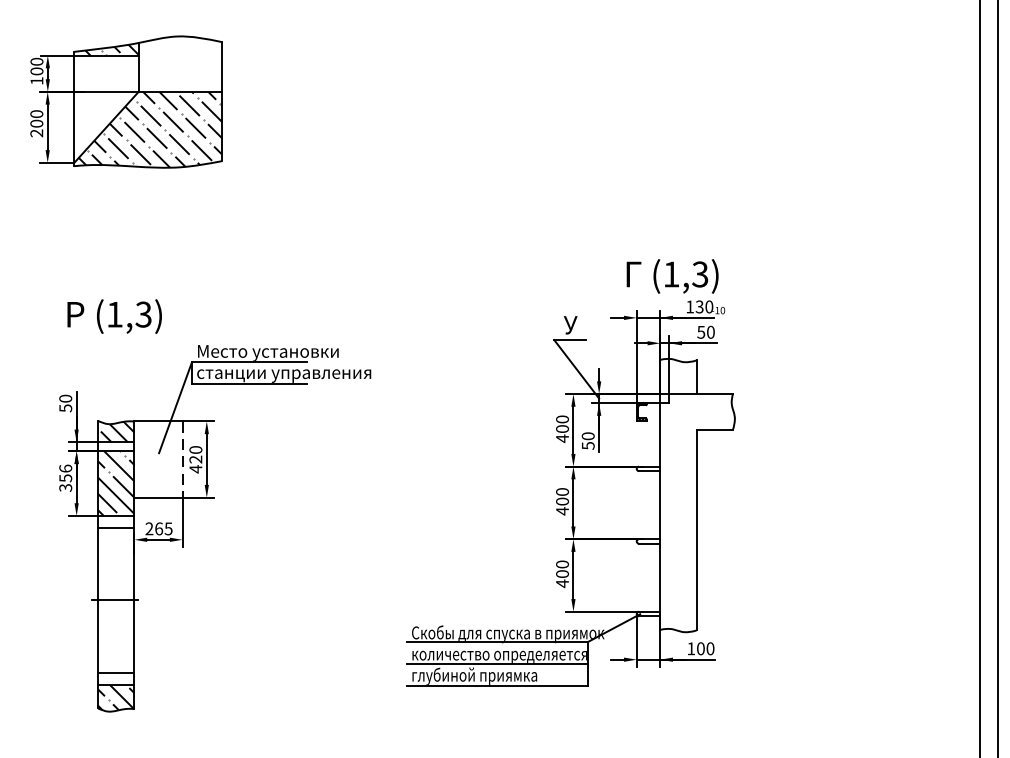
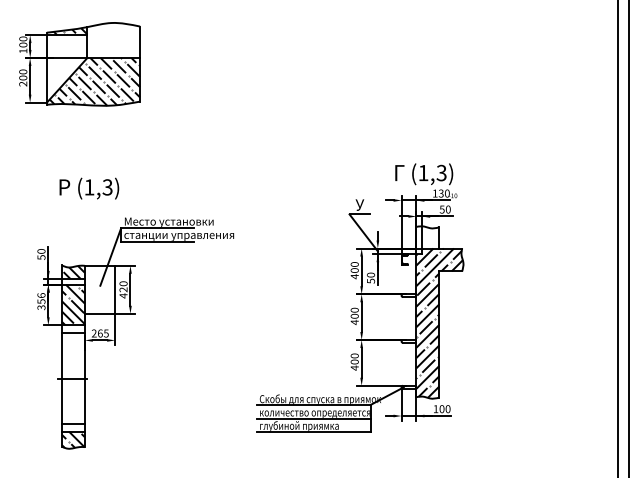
text: (114, 316) -> (89, 188), moved
line: (183, 460) -> (115, 290), dashed -> solid
hatch: (696, 511) -> (439, 322), added

